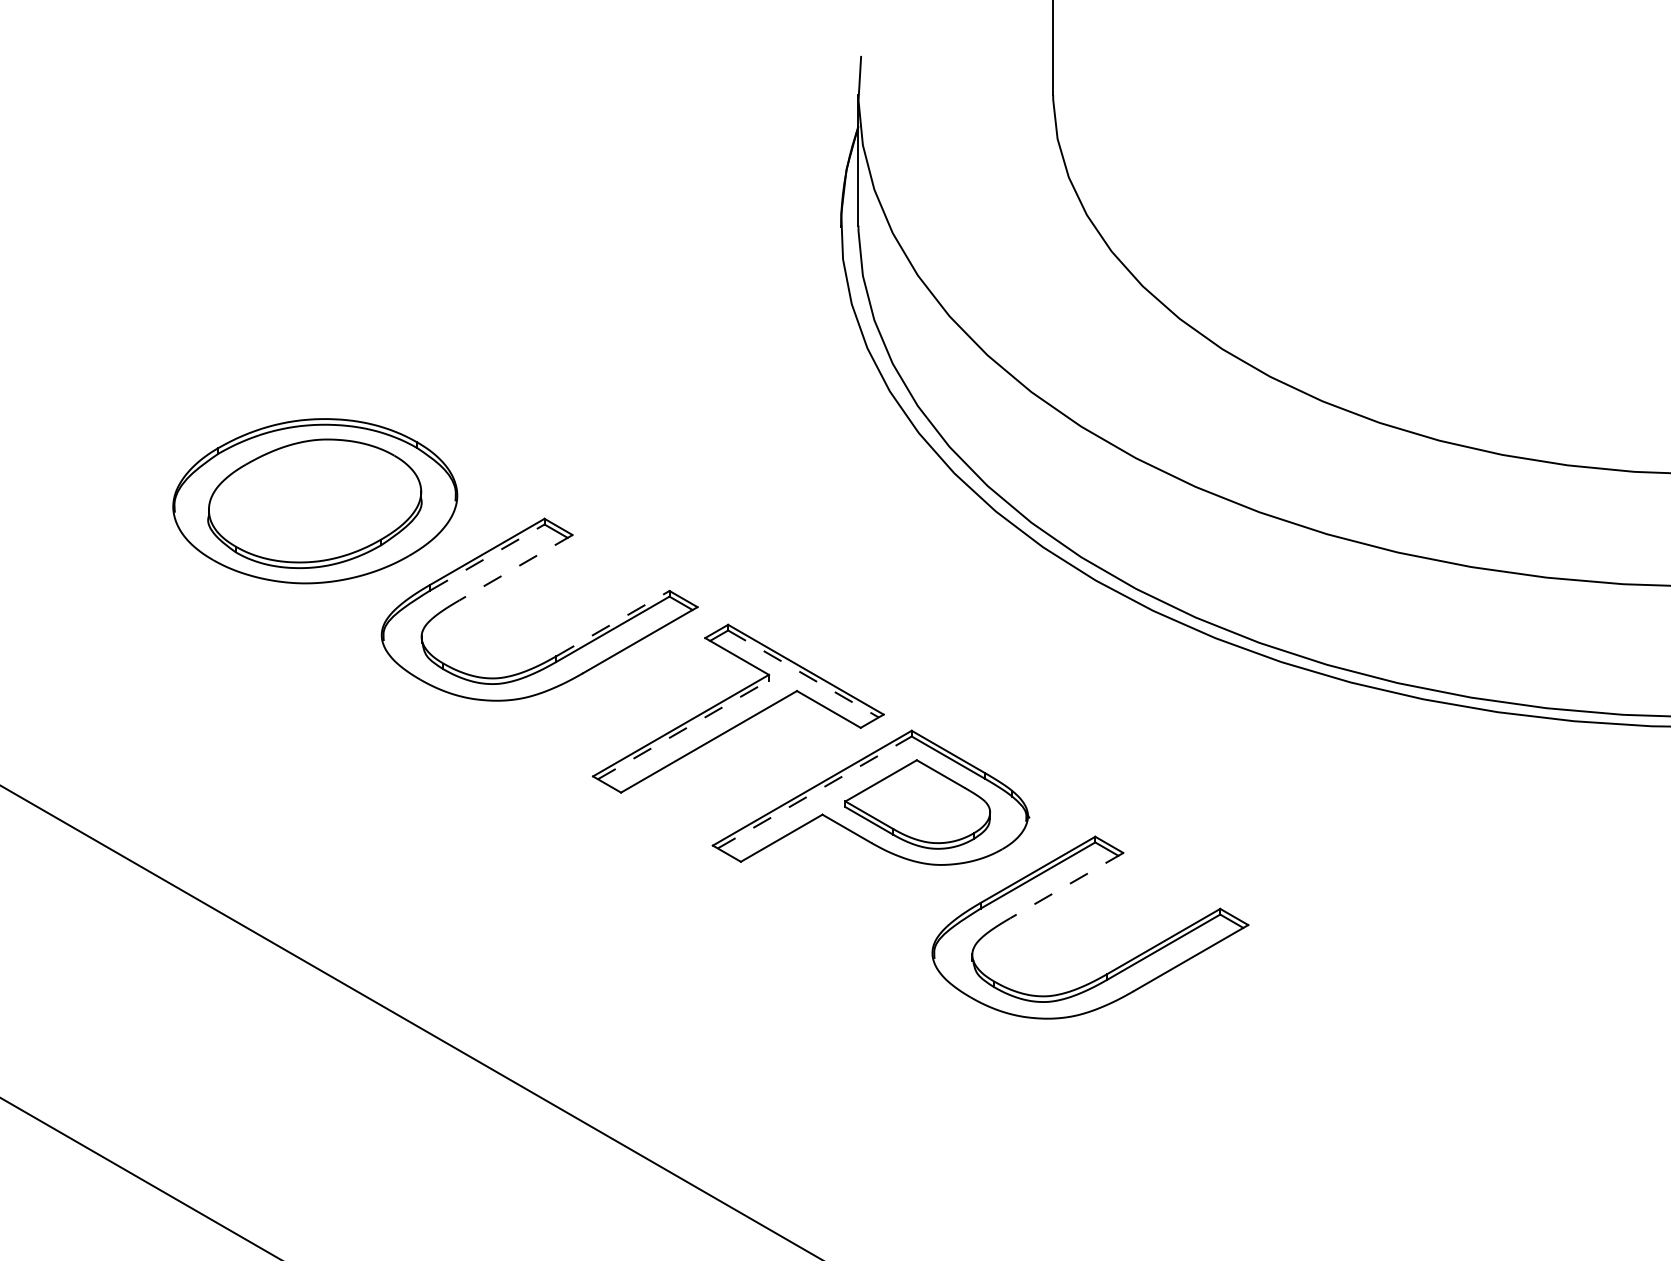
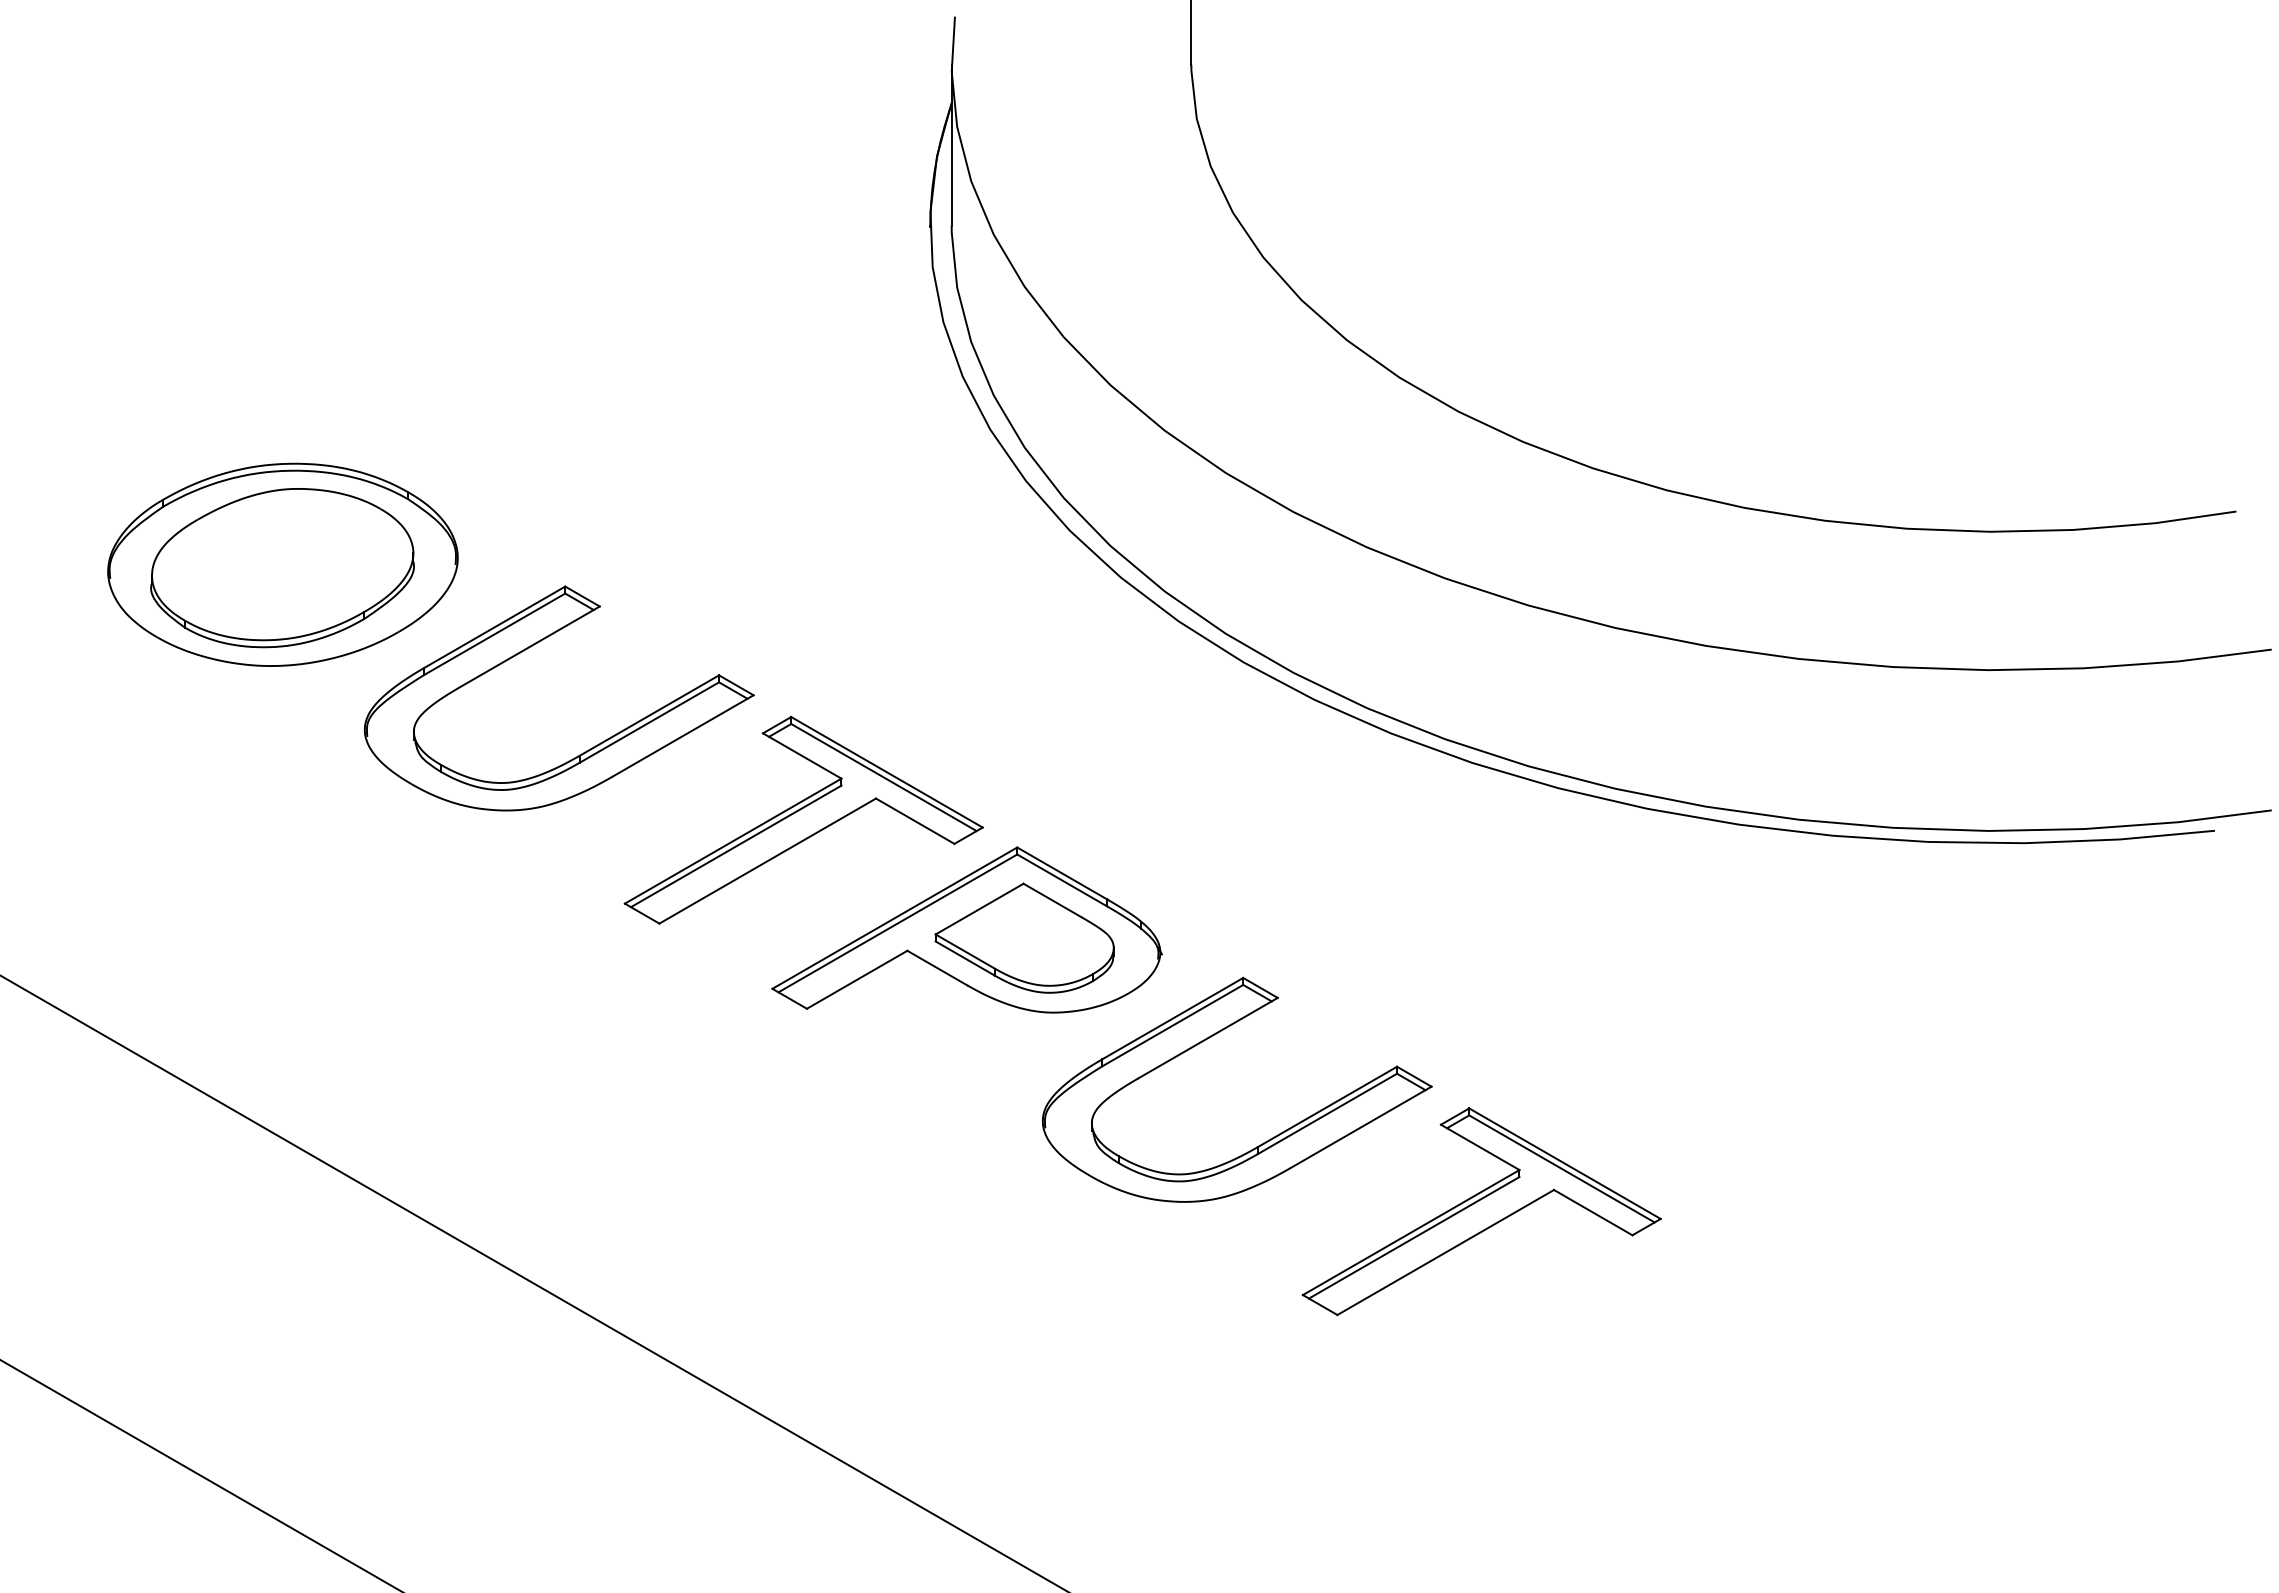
line: (487, 556) -> (495, 633), dashed -> solid
line: (515, 567) -> (529, 646), dashed -> solid
line: (613, 623) -> (649, 715), dashed -> solid
line: (803, 673) -> (884, 777), dashed -> solid
line: (683, 729) -> (736, 846), dashed -> solid
line: (814, 792) -> (897, 923), dashed -> solid
line: (1066, 885) -> (1207, 1038), dashed -> solid
part: (1288, 1026) -> (1481, 1211), added

